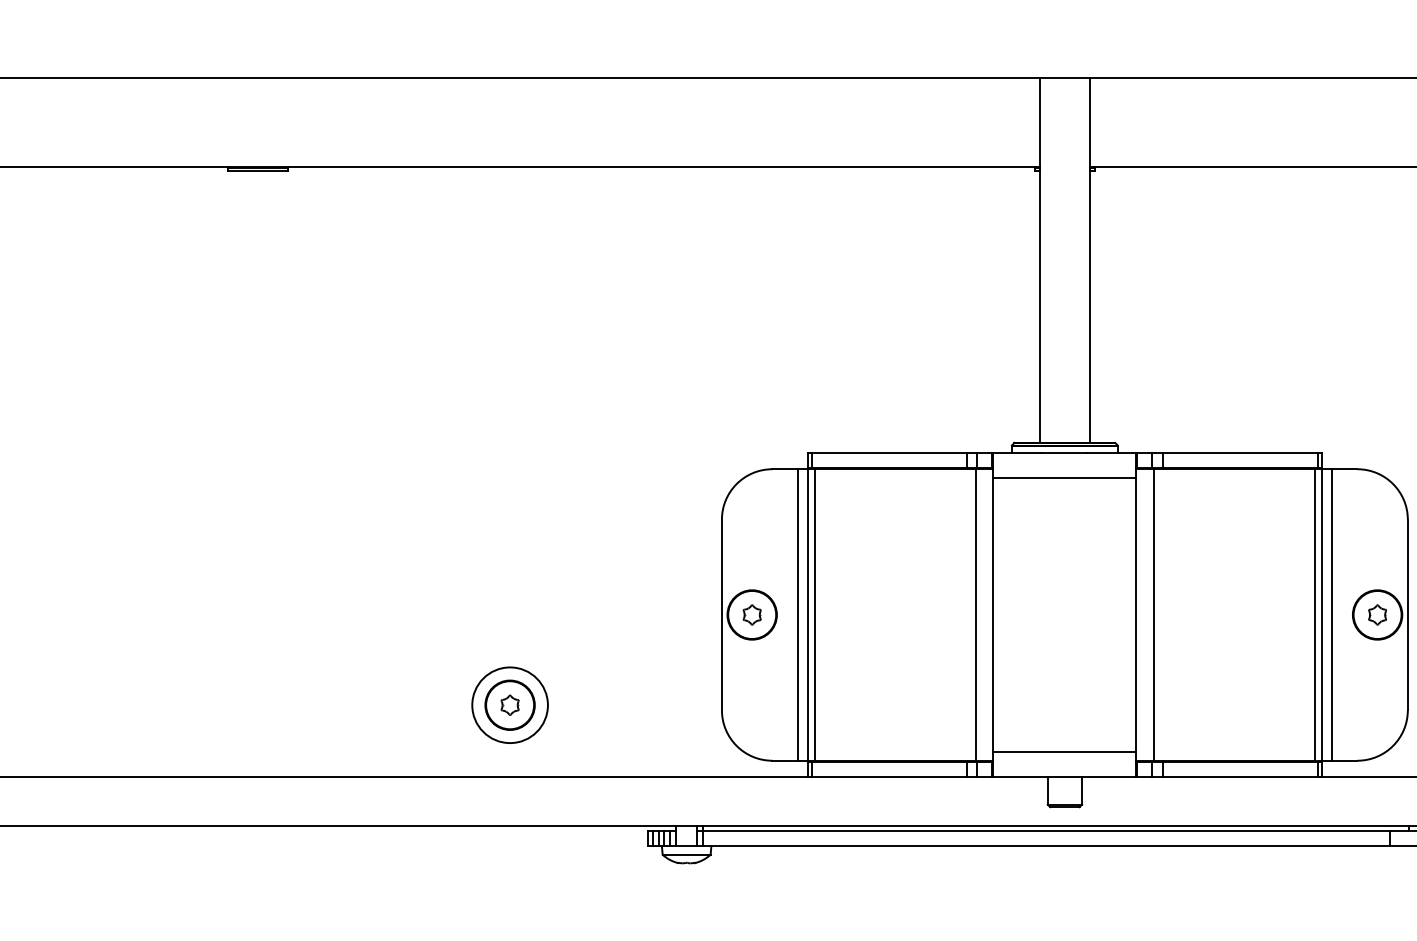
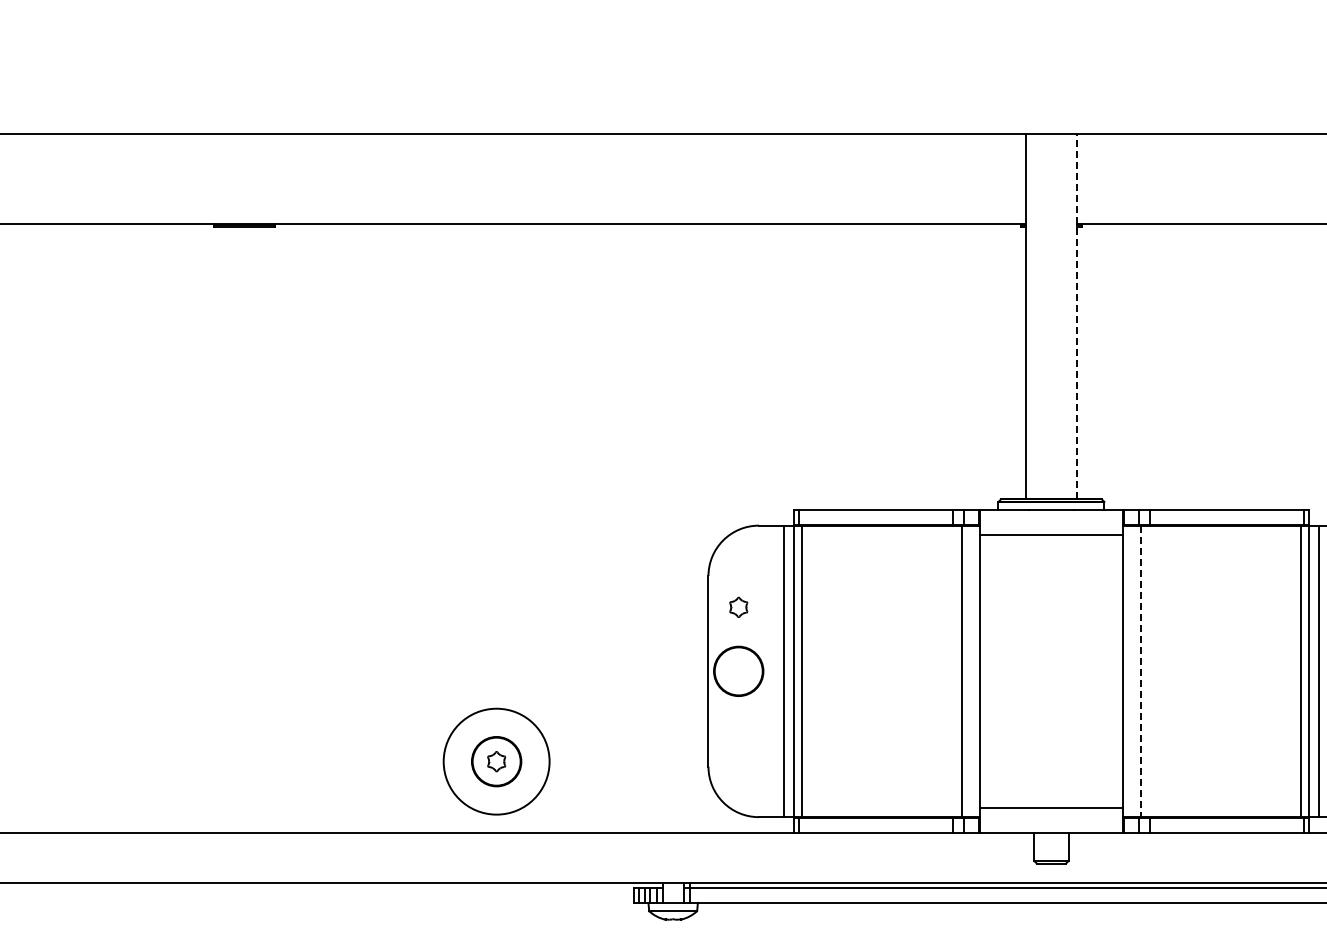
line: (1090, 260) -> (1077, 316), solid -> dashed
part: (751, 614) -> (738, 606), moved
line: (1154, 614) -> (1141, 670), solid -> dashed
circle: (509, 705) -> (496, 761), size x1.4

